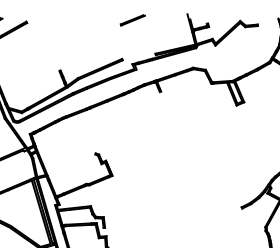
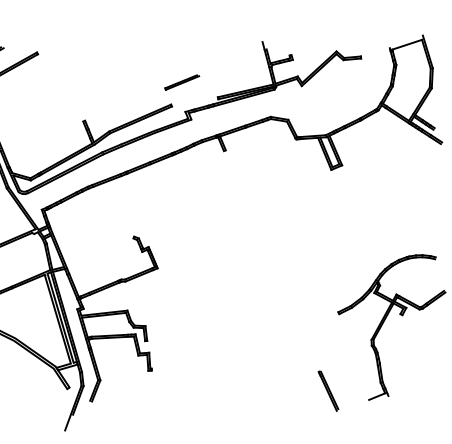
line: (133, 20) -> (182, 82), moved

